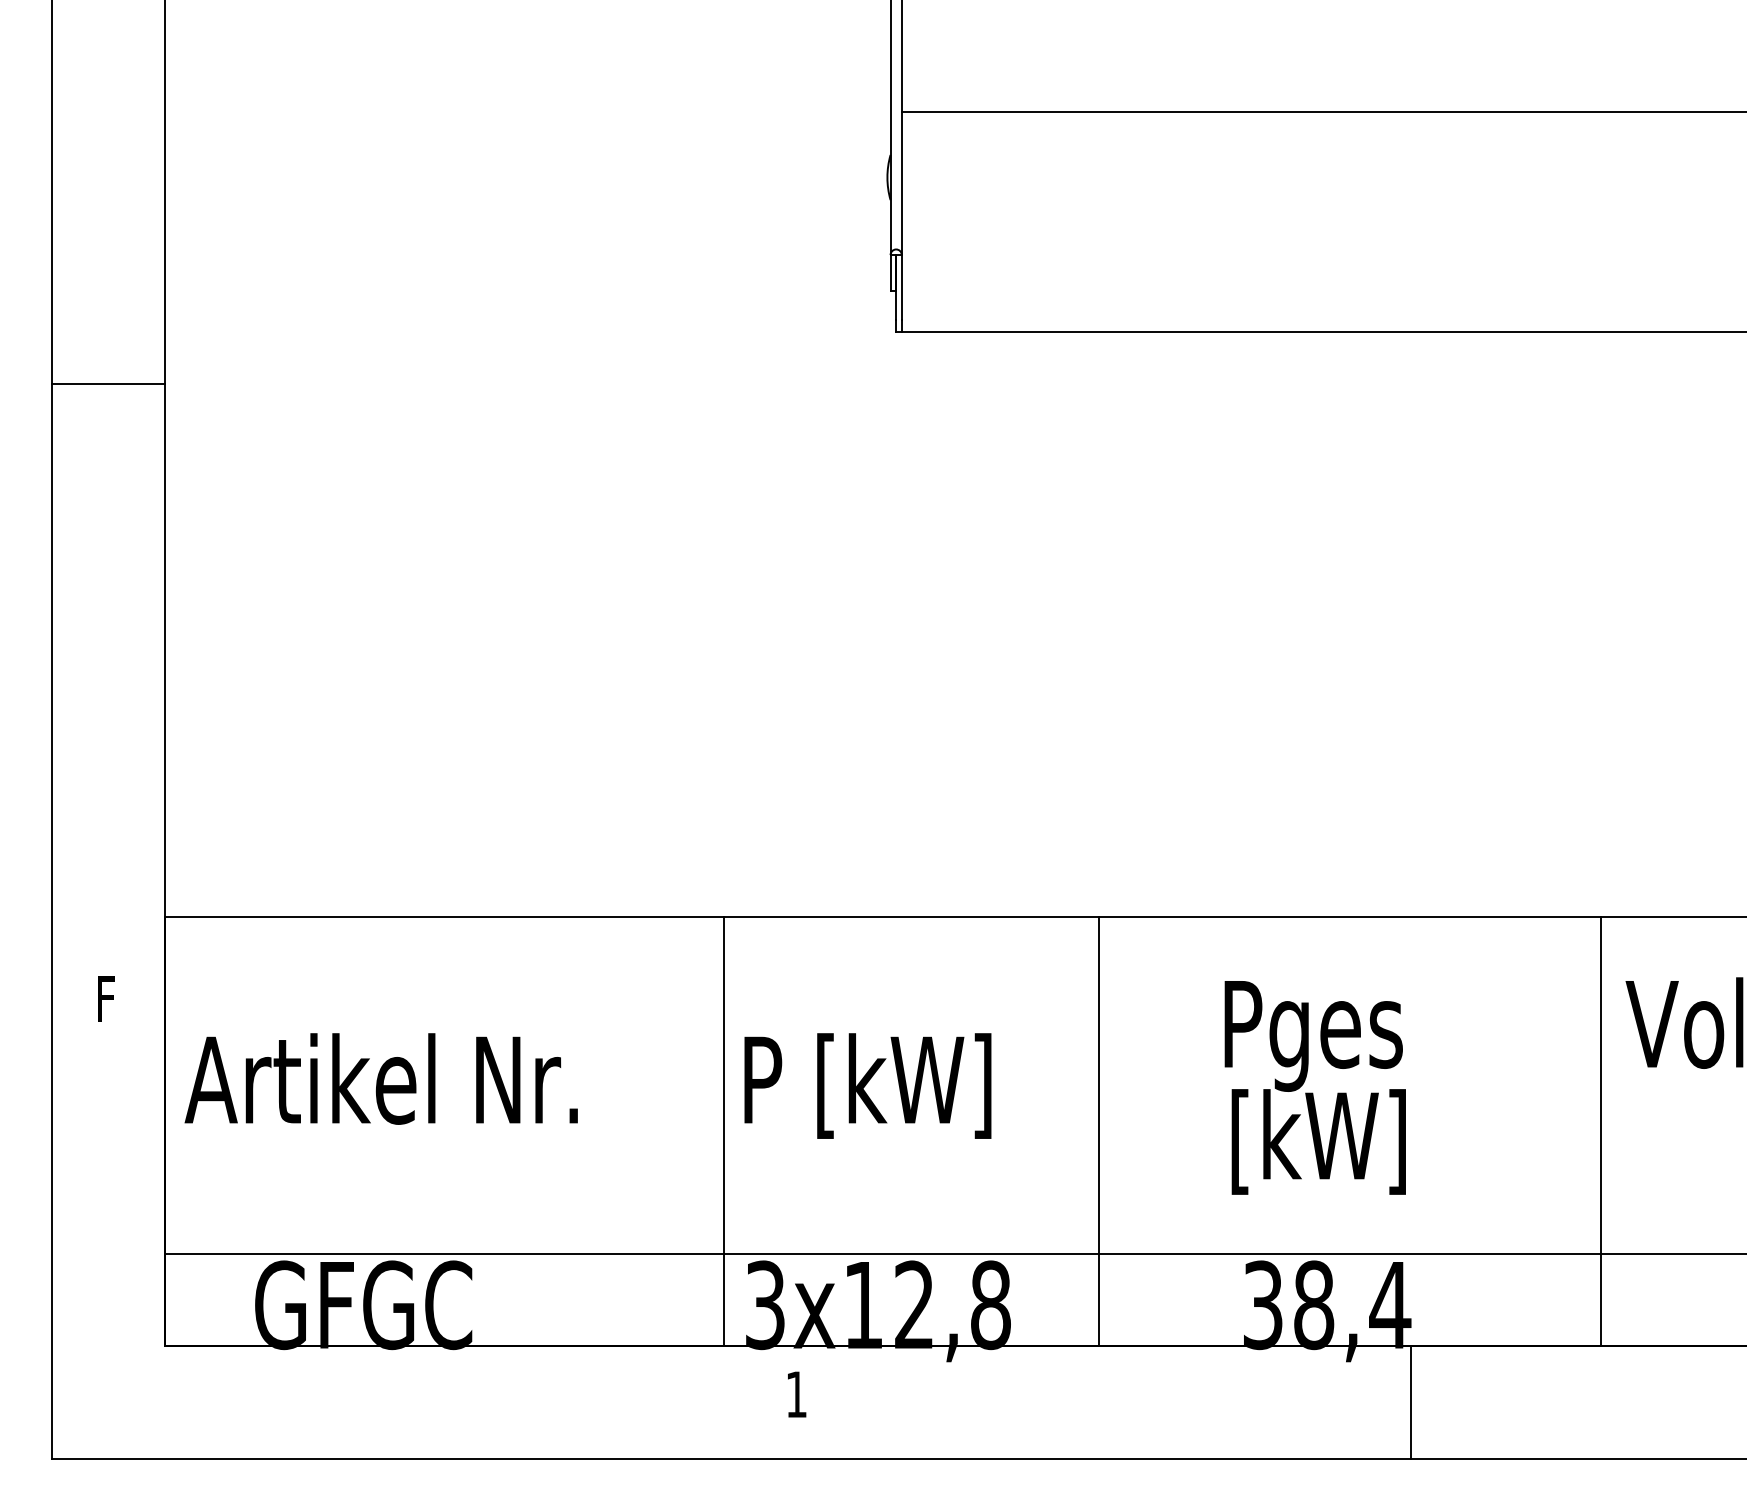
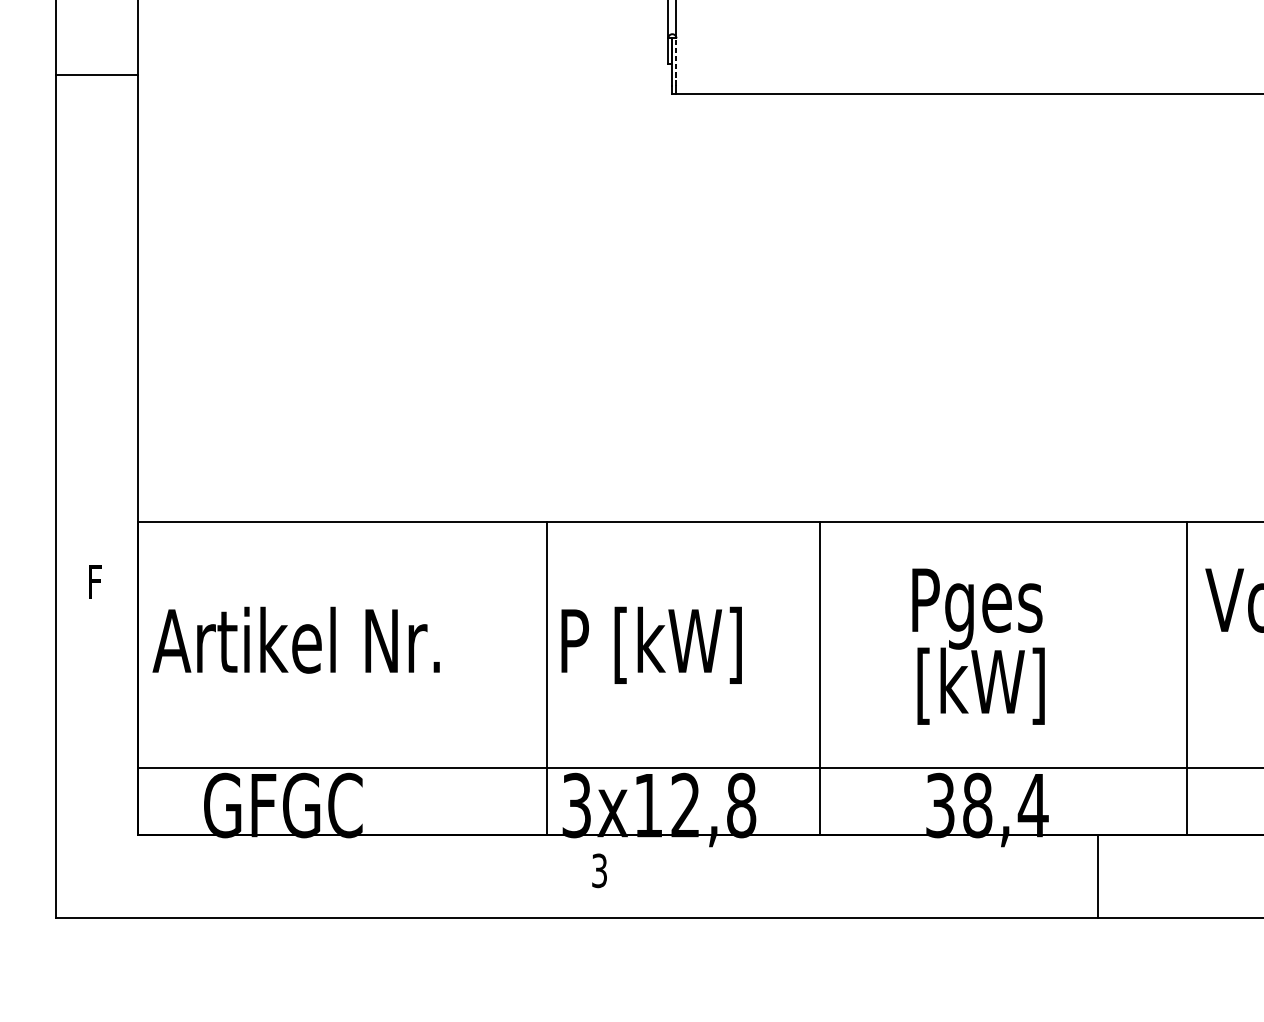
line: (901, 286) -> (676, 61), solid -> dashed
line: (108, 384) -> (96, 75), moved
text: (796, 1394) -> (599, 870), 1 -> 3
line: (1411, 1401) -> (1097, 875), moved

